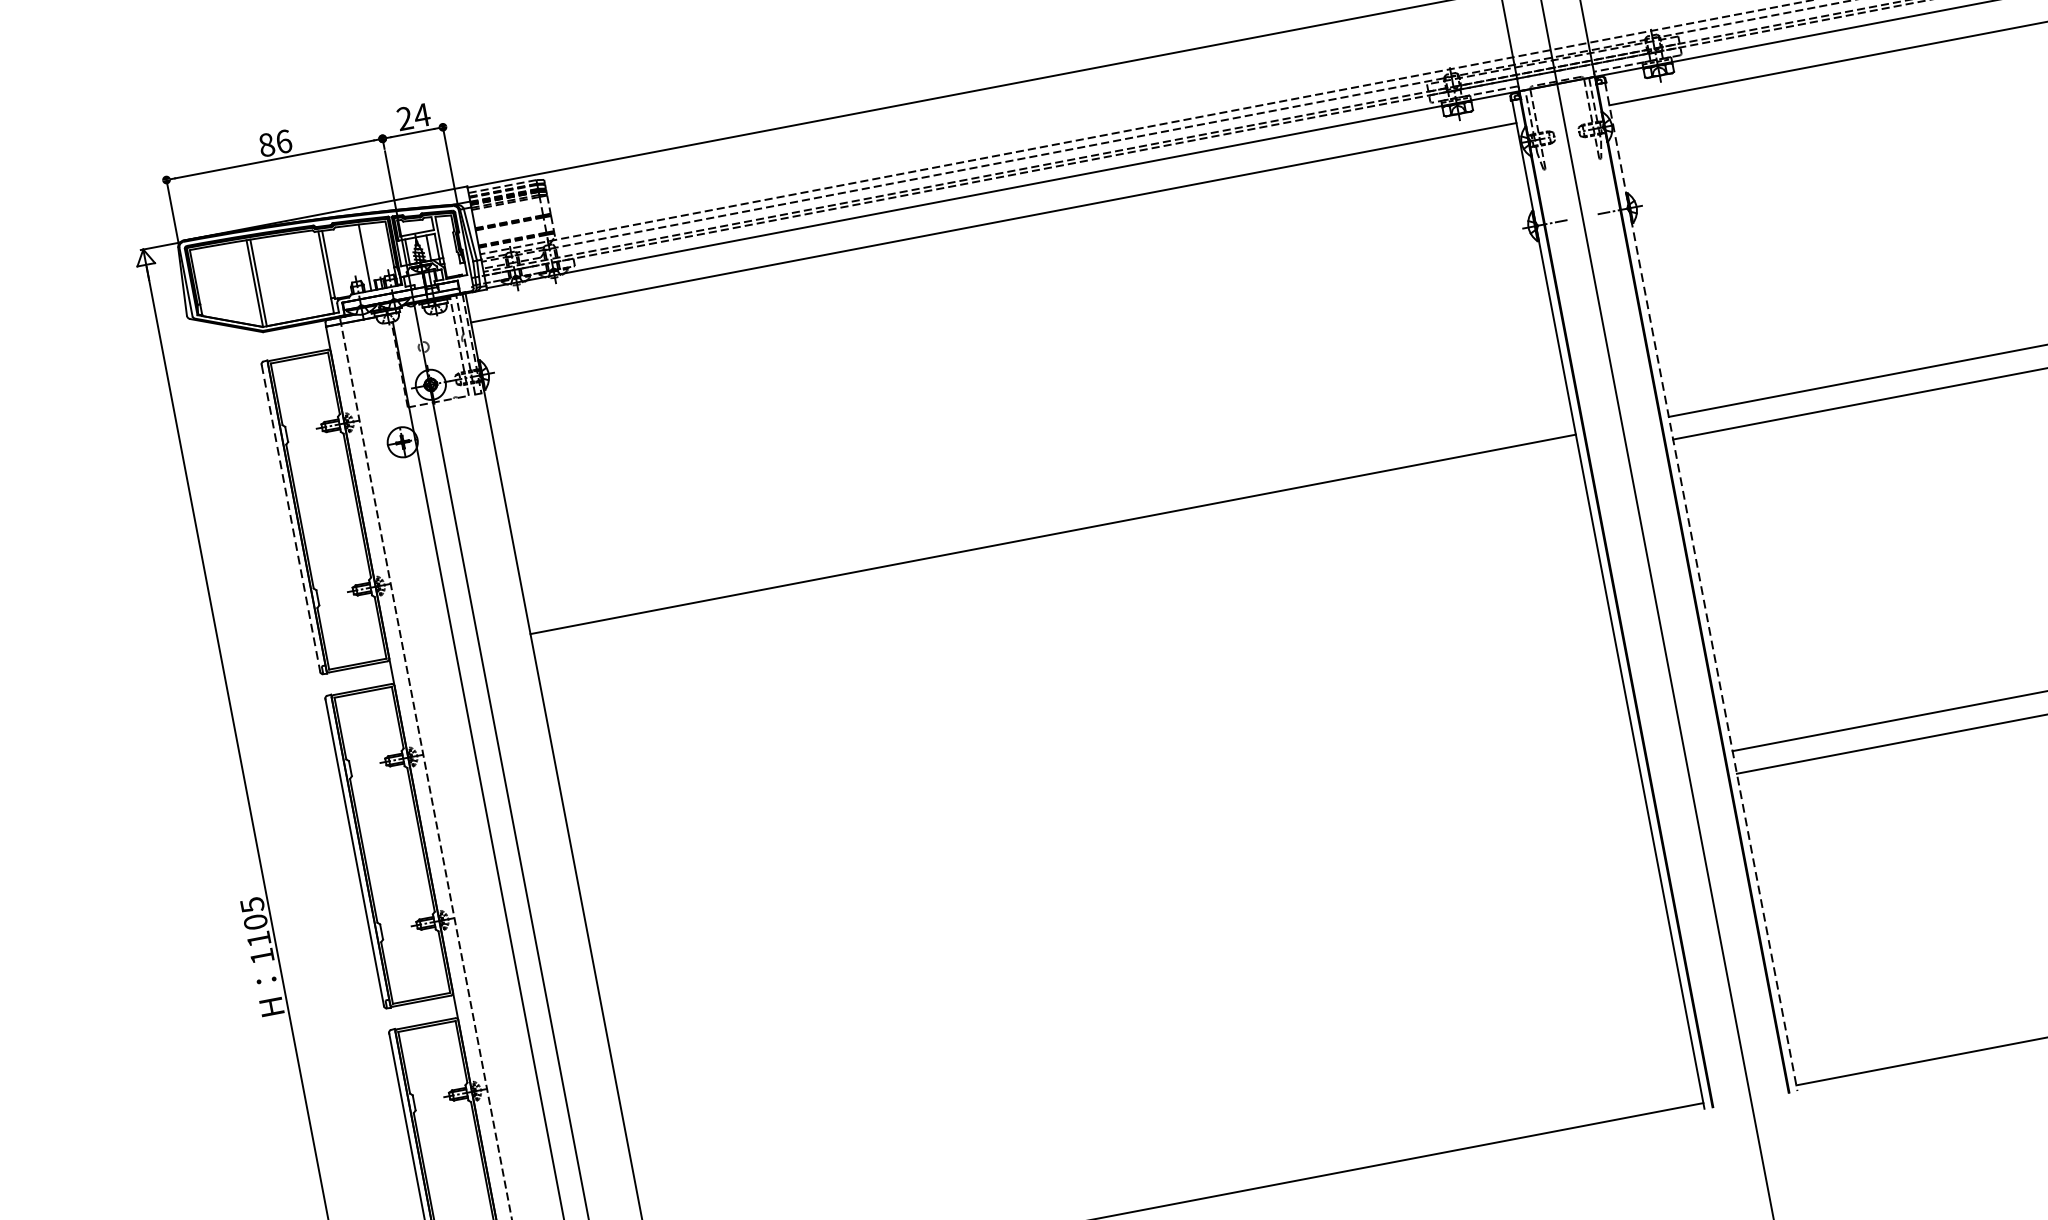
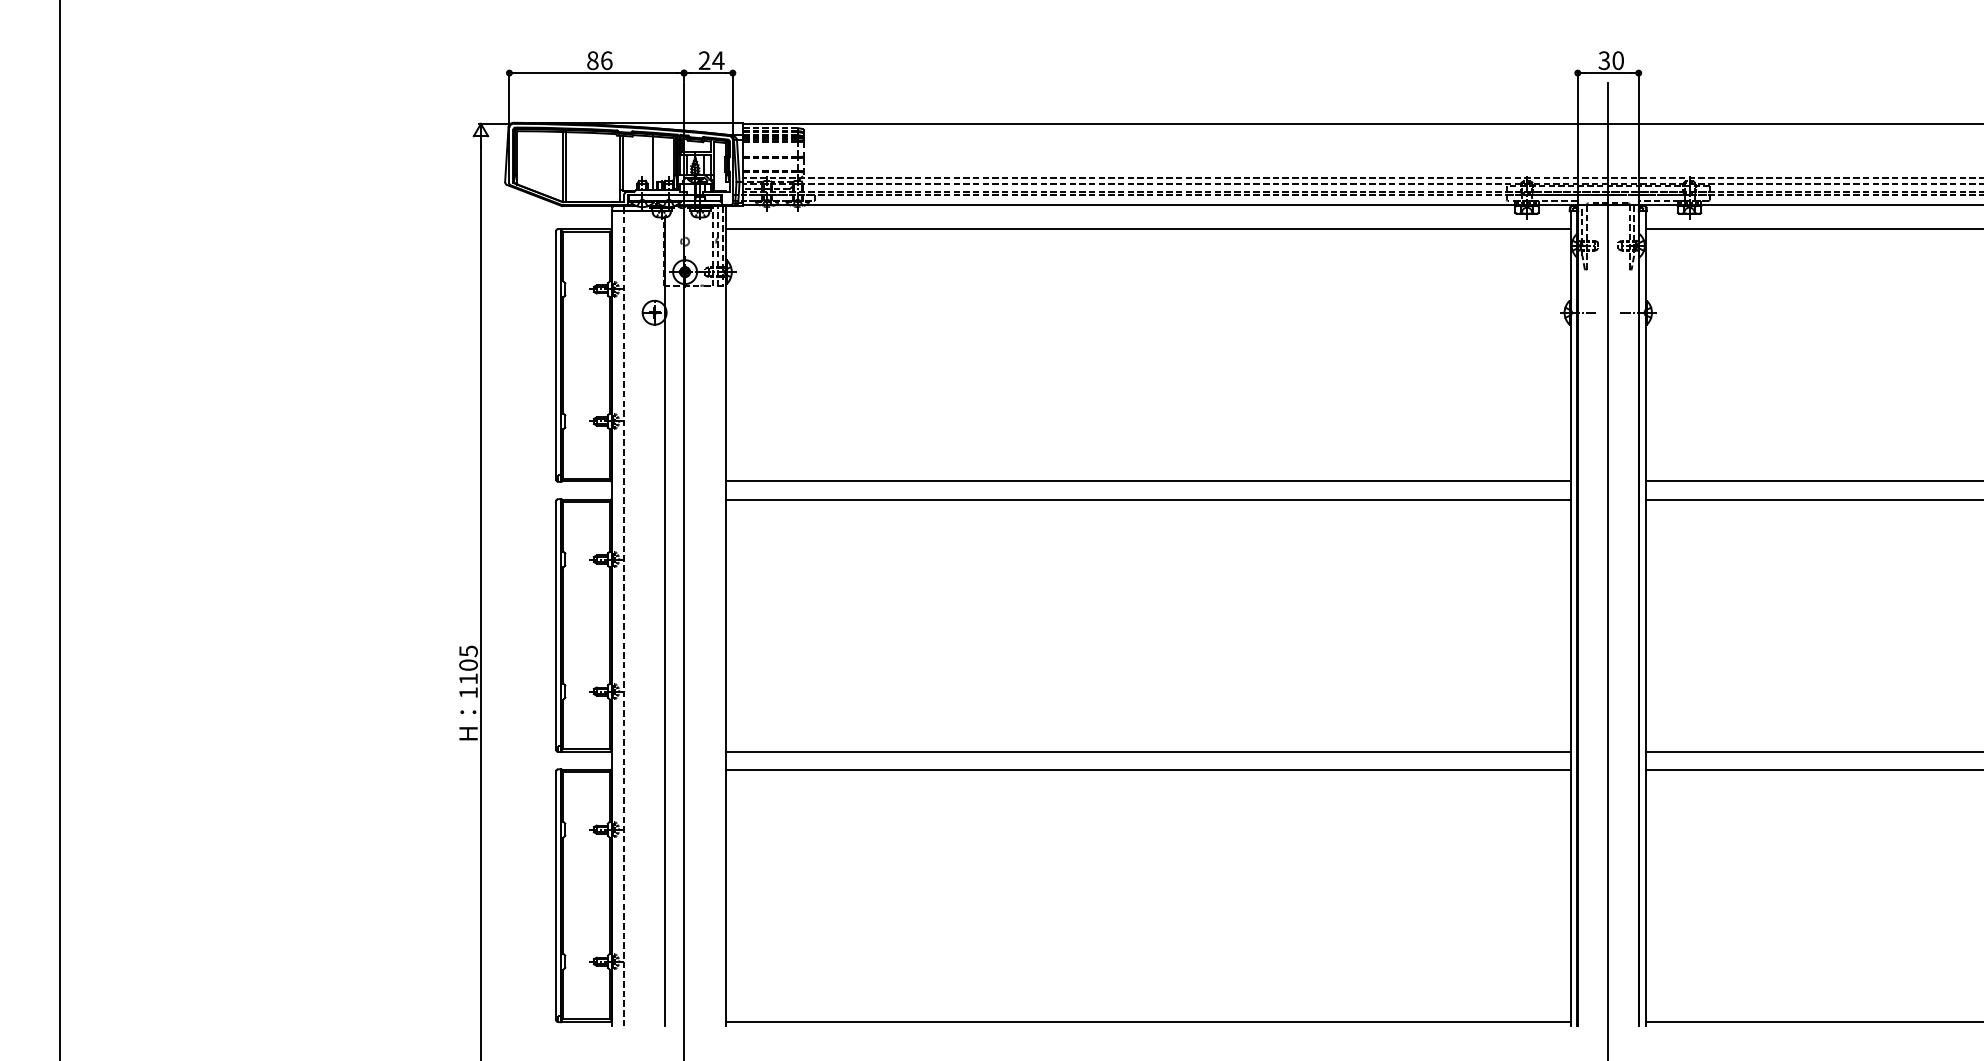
line: (291, 518) -> (556, 355), dashed -> solid
line: (1056, 556) -> (1147, 499), added
line: (1700, 586) -> (1645, 618), dashed -> solid
line: (1116, 868) -> (1147, 751), added
line: (1120, 891) -> (1147, 769), added

